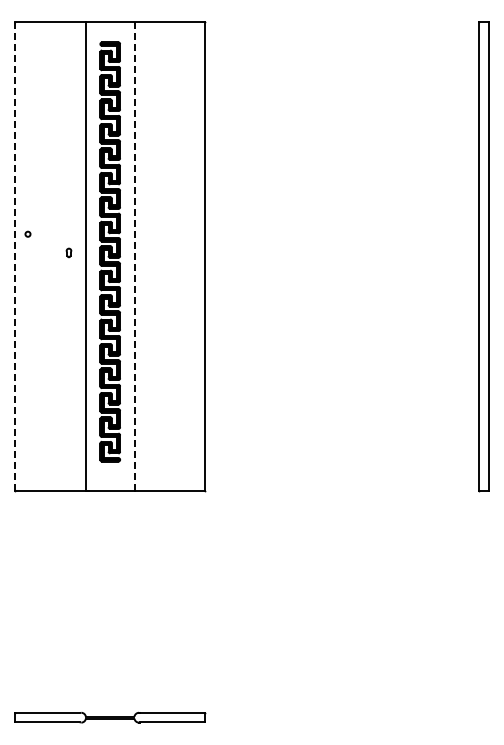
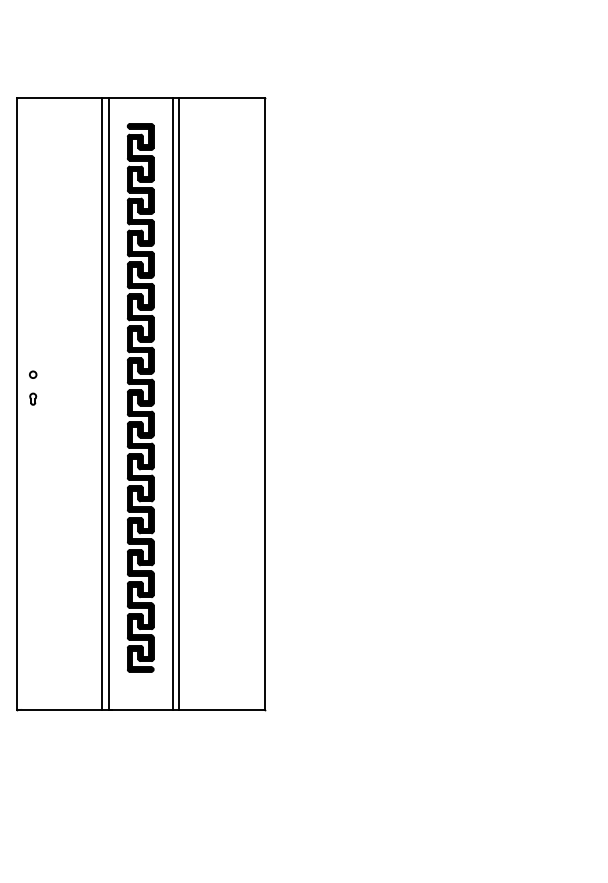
part: (68, 252) -> (32, 398), moved
line: (15, 255) -> (16, 402), dashed -> solid
line: (134, 255) -> (172, 402), dashed -> solid
line: (80, 256) -> (101, 403), added
line: (139, 256) -> (178, 403), added

